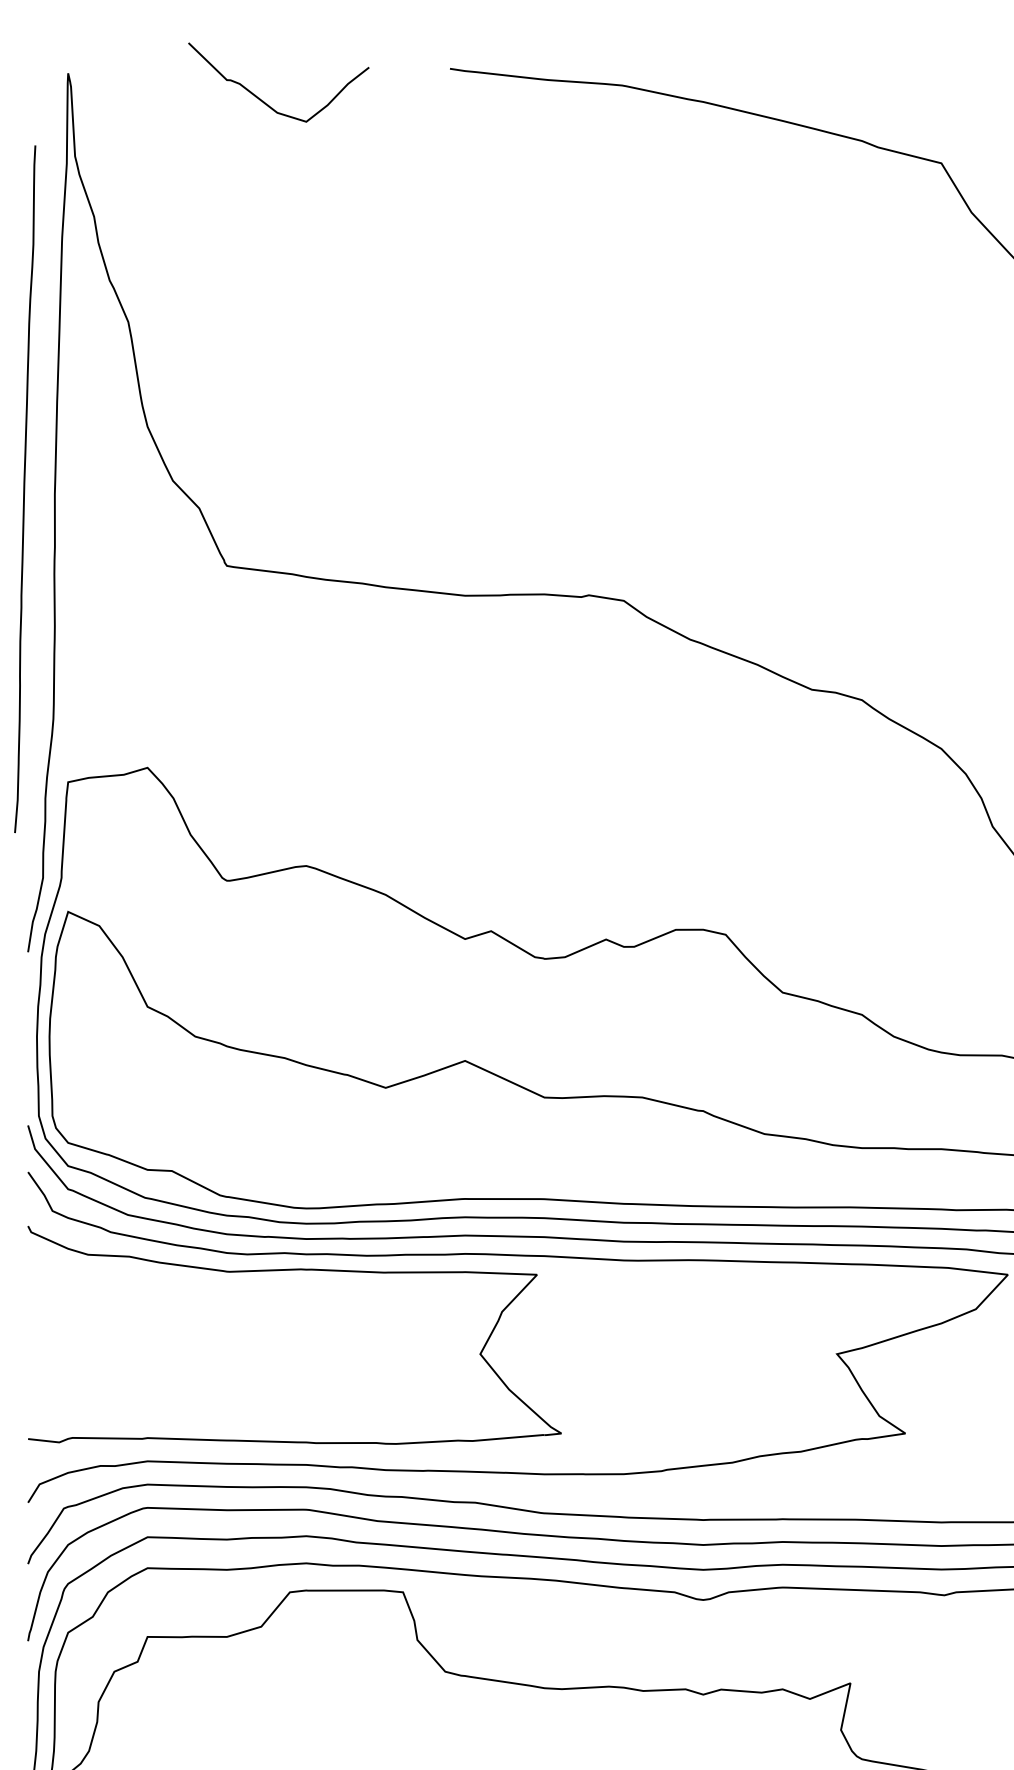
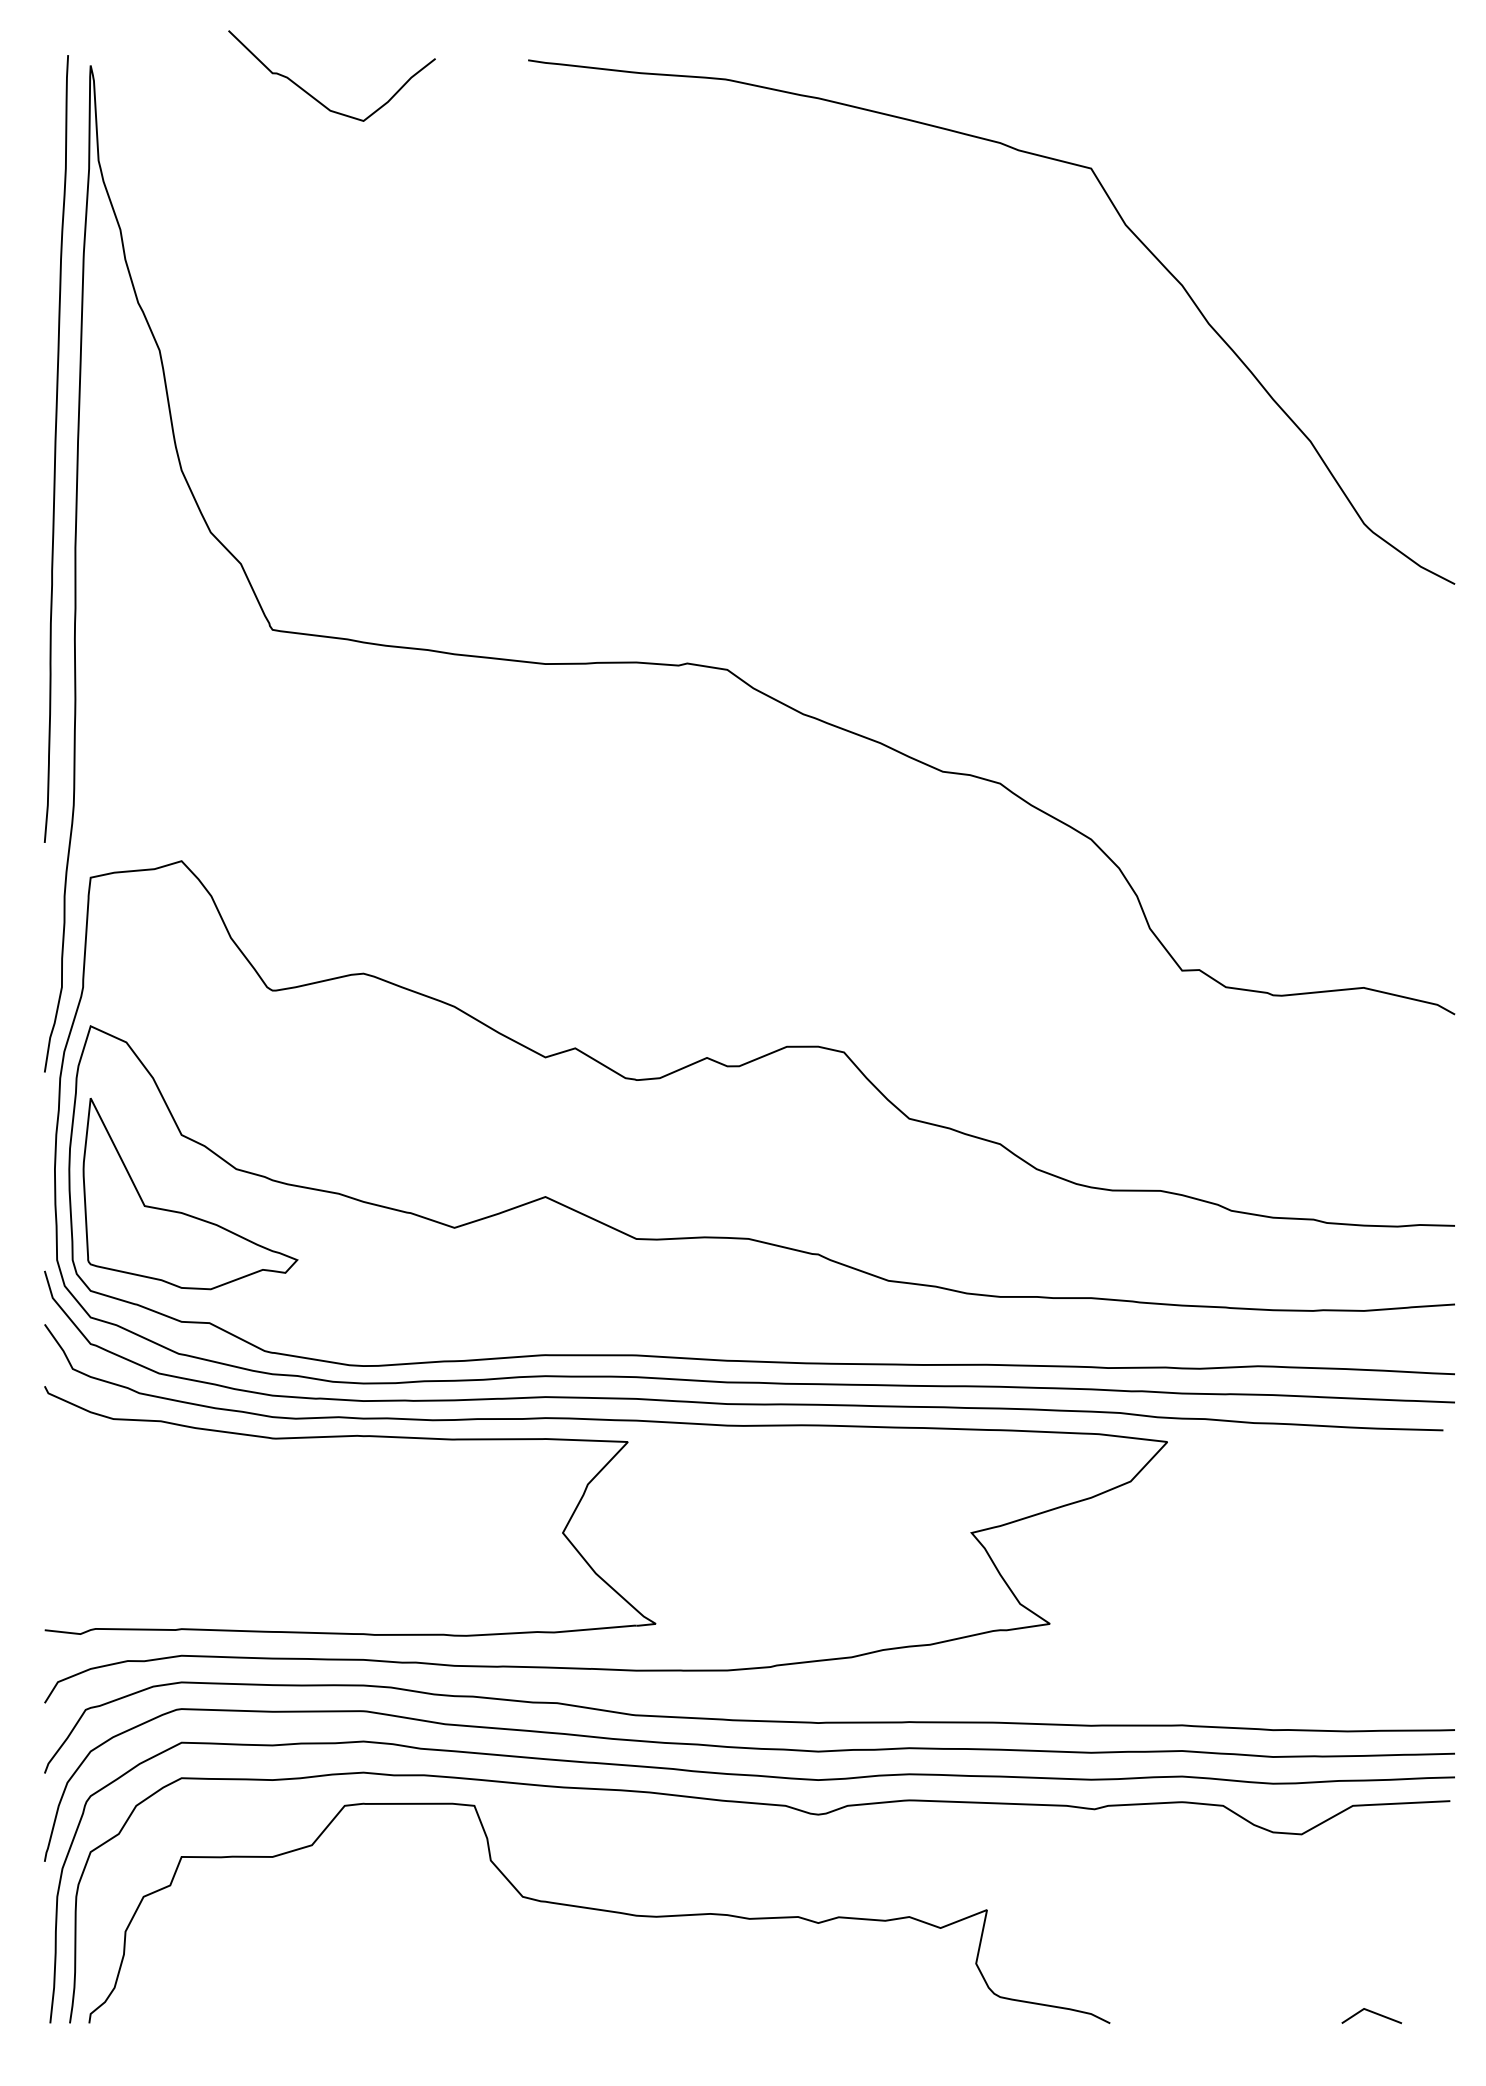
curve: (24, 488) -> (55, 448), moved
part: (149, 1074) -> (183, 1212), added

